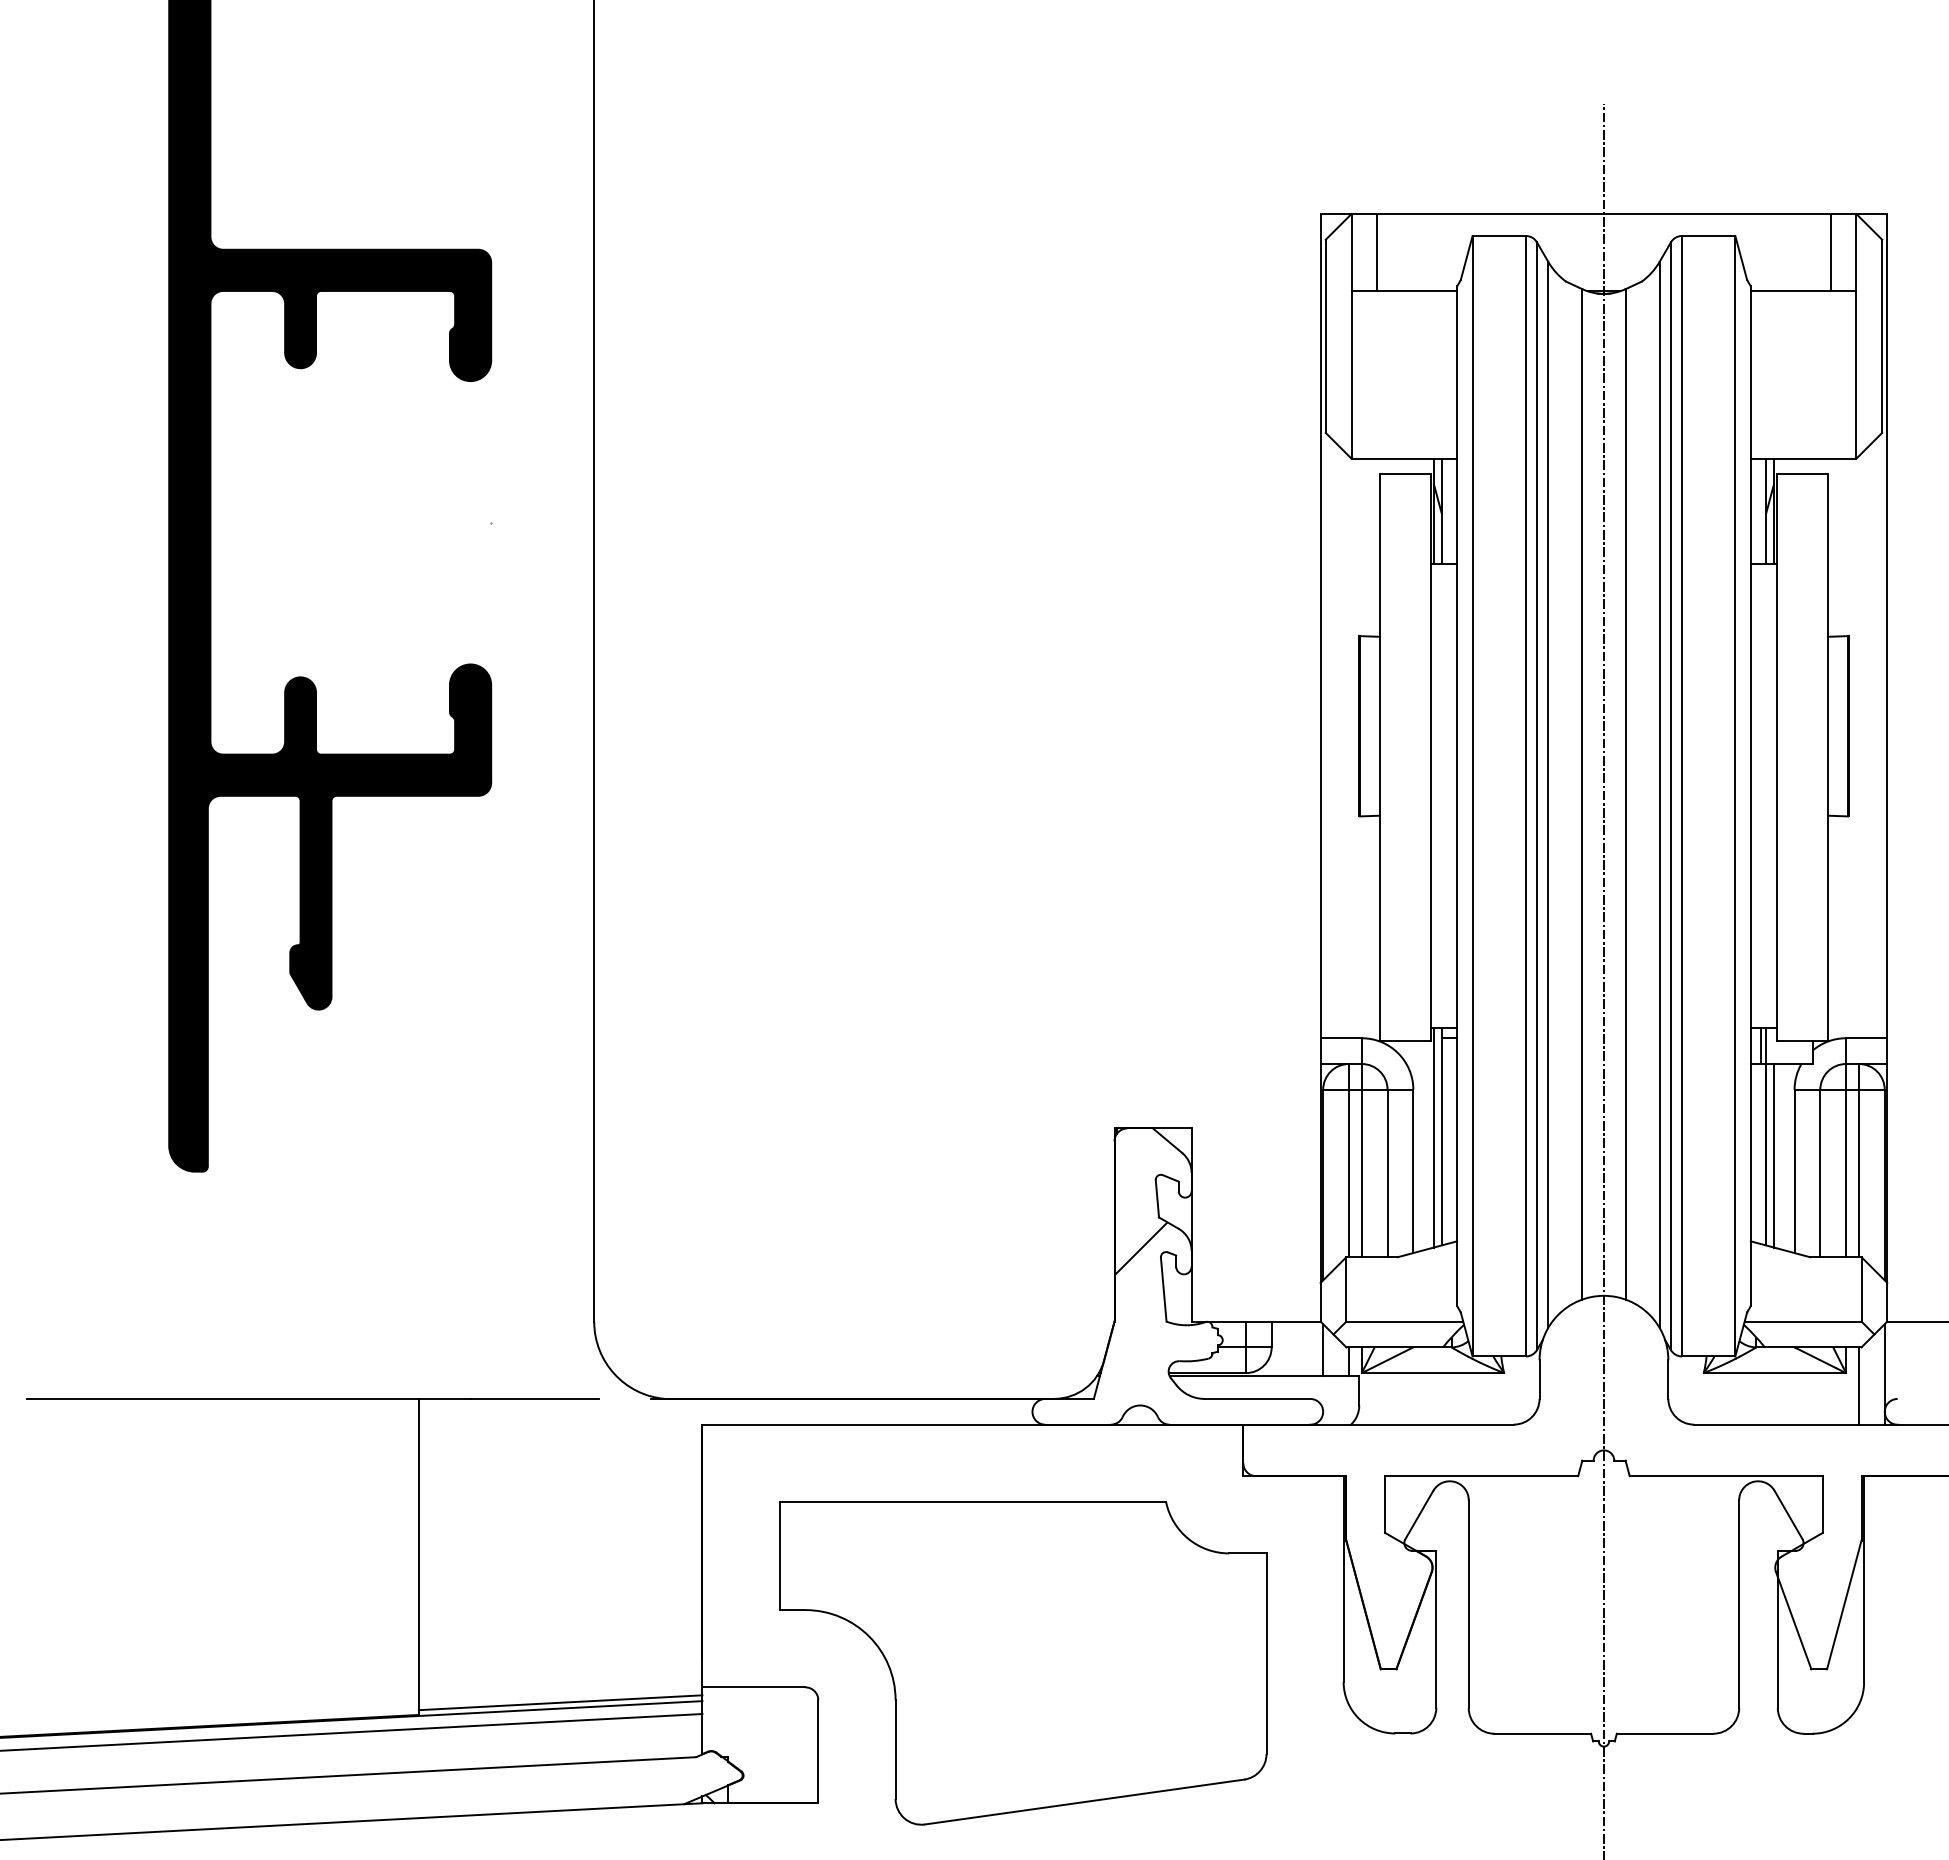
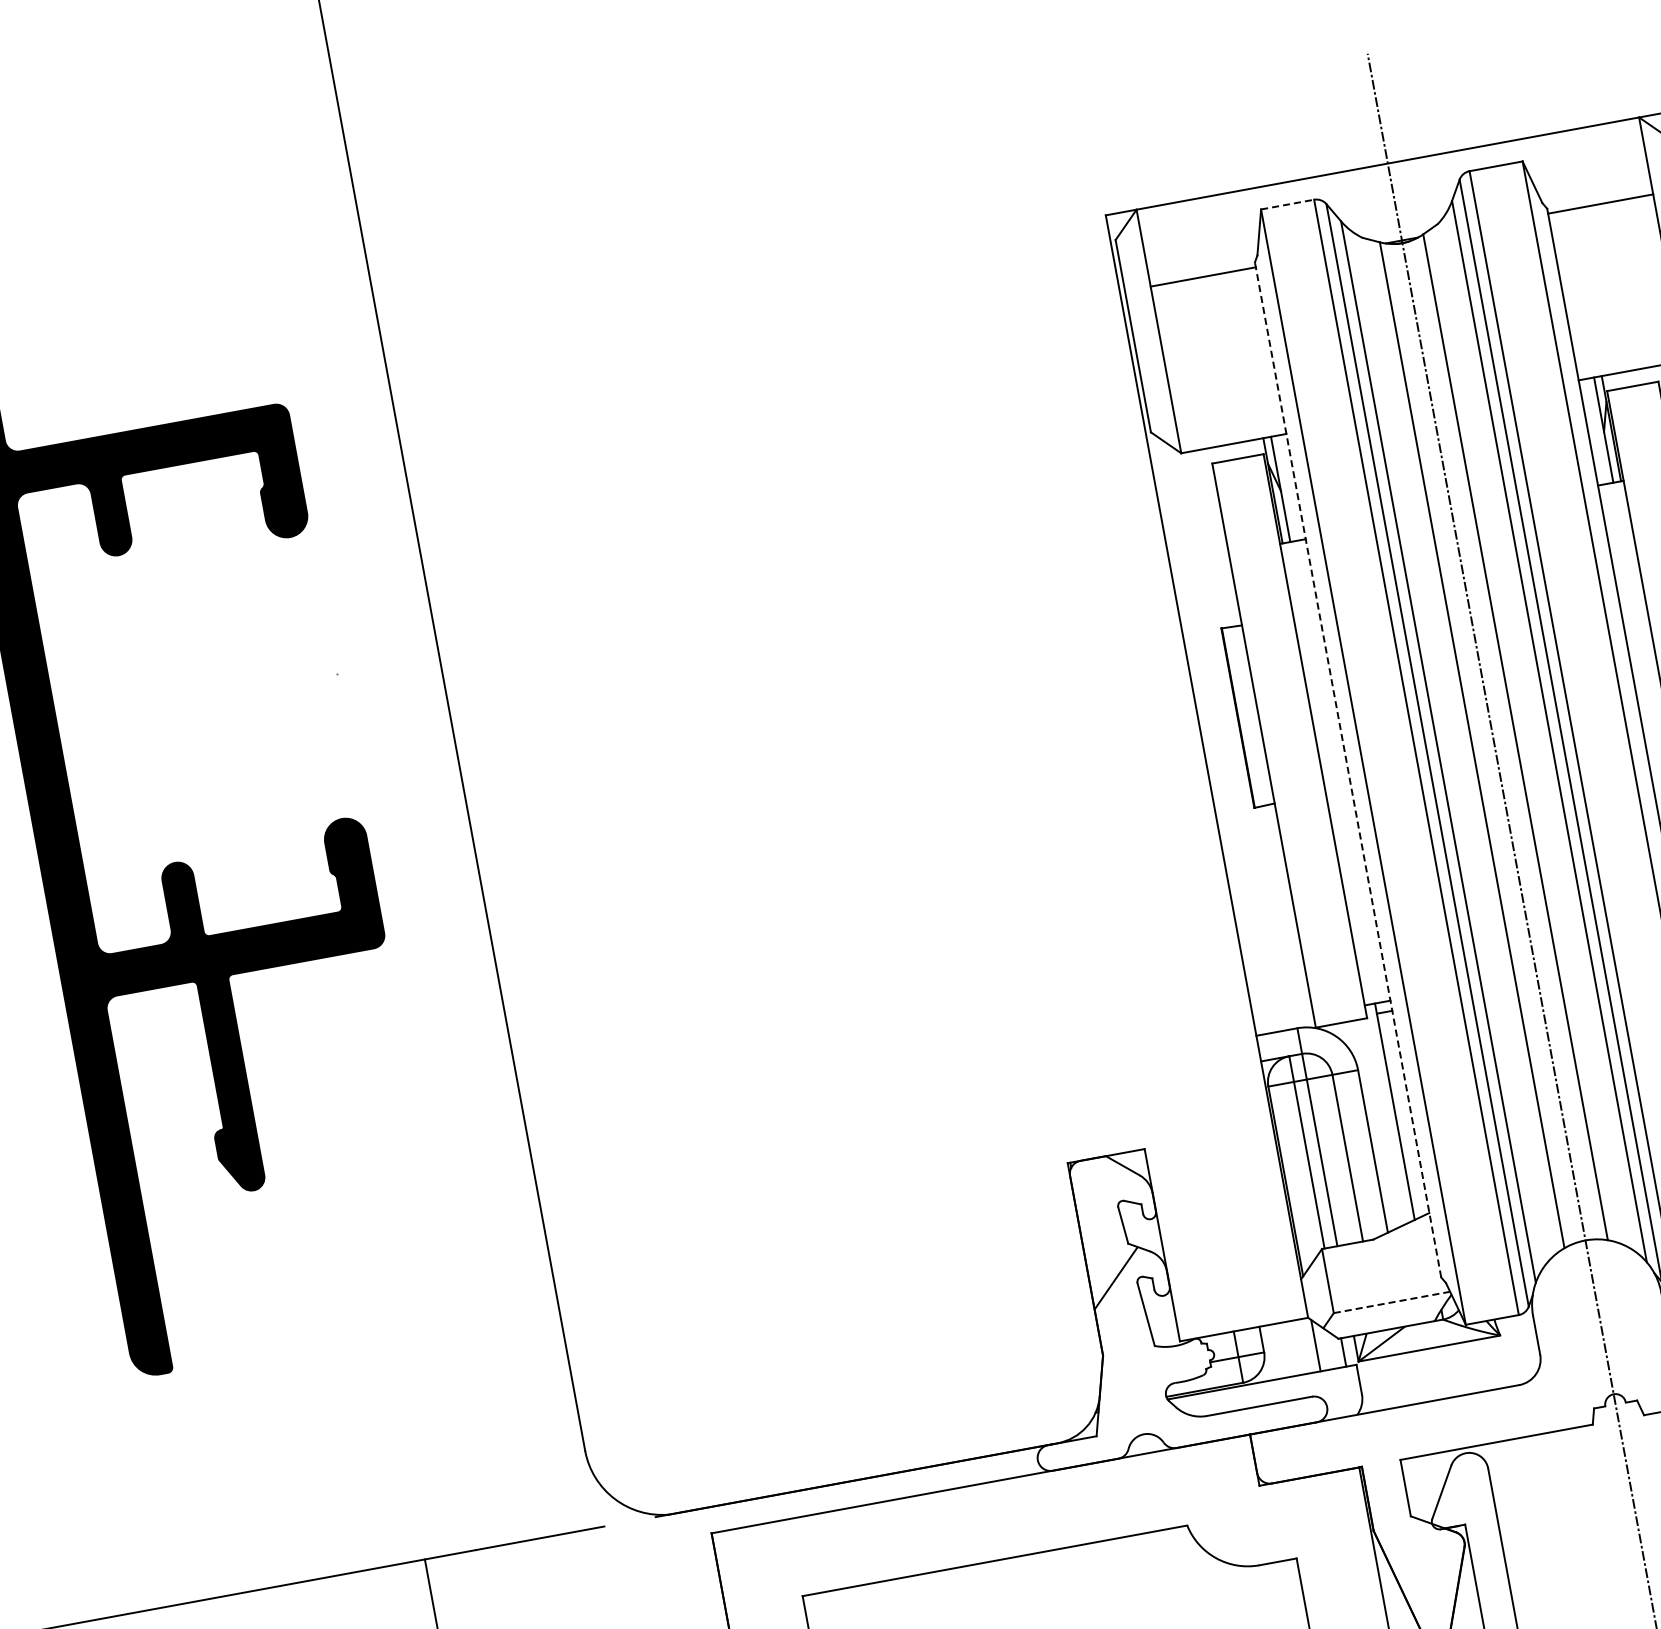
line: (1499, 235) -> (1287, 204), solid -> dashed
line: (1377, 252) -> (1169, 243), removed
line: (1830, 252) -> (1620, 160), removed
line: (1457, 796) -> (1348, 770), solid -> dashed
line: (1433, 1137) -> (1386, 1113), removed
line: (1405, 1321) -> (1392, 1302), solid -> dashed

